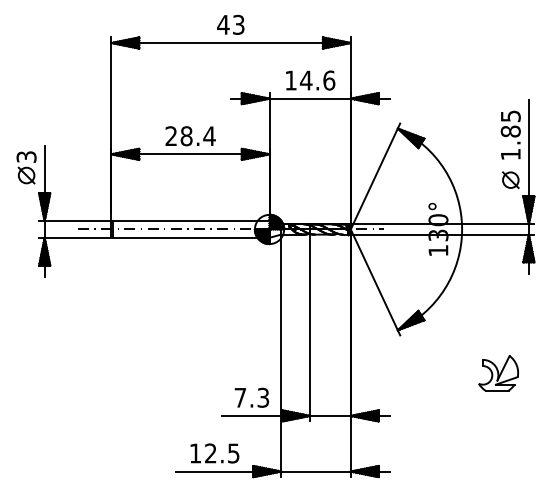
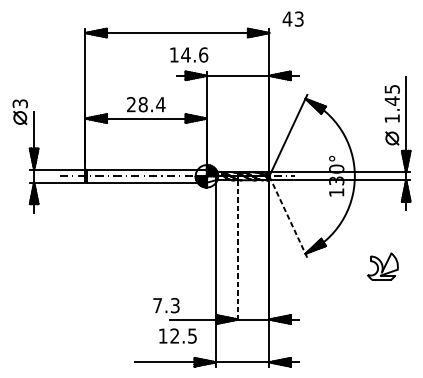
text: (230, 24) -> (292, 18), moved
text: (310, 80) -> (189, 54), moved
text: (510, 131) -> (392, 101), 1.85 -> 1.45
part: (26, 167) -> (20, 111), moved
line: (375, 282) -> (288, 217), solid -> dashed
line: (310, 328) -> (238, 252), solid -> dashed
part: (498, 372) -> (382, 266), moved
text: (251, 397) -> (166, 305), moved
text: (214, 453) -> (177, 336), moved

